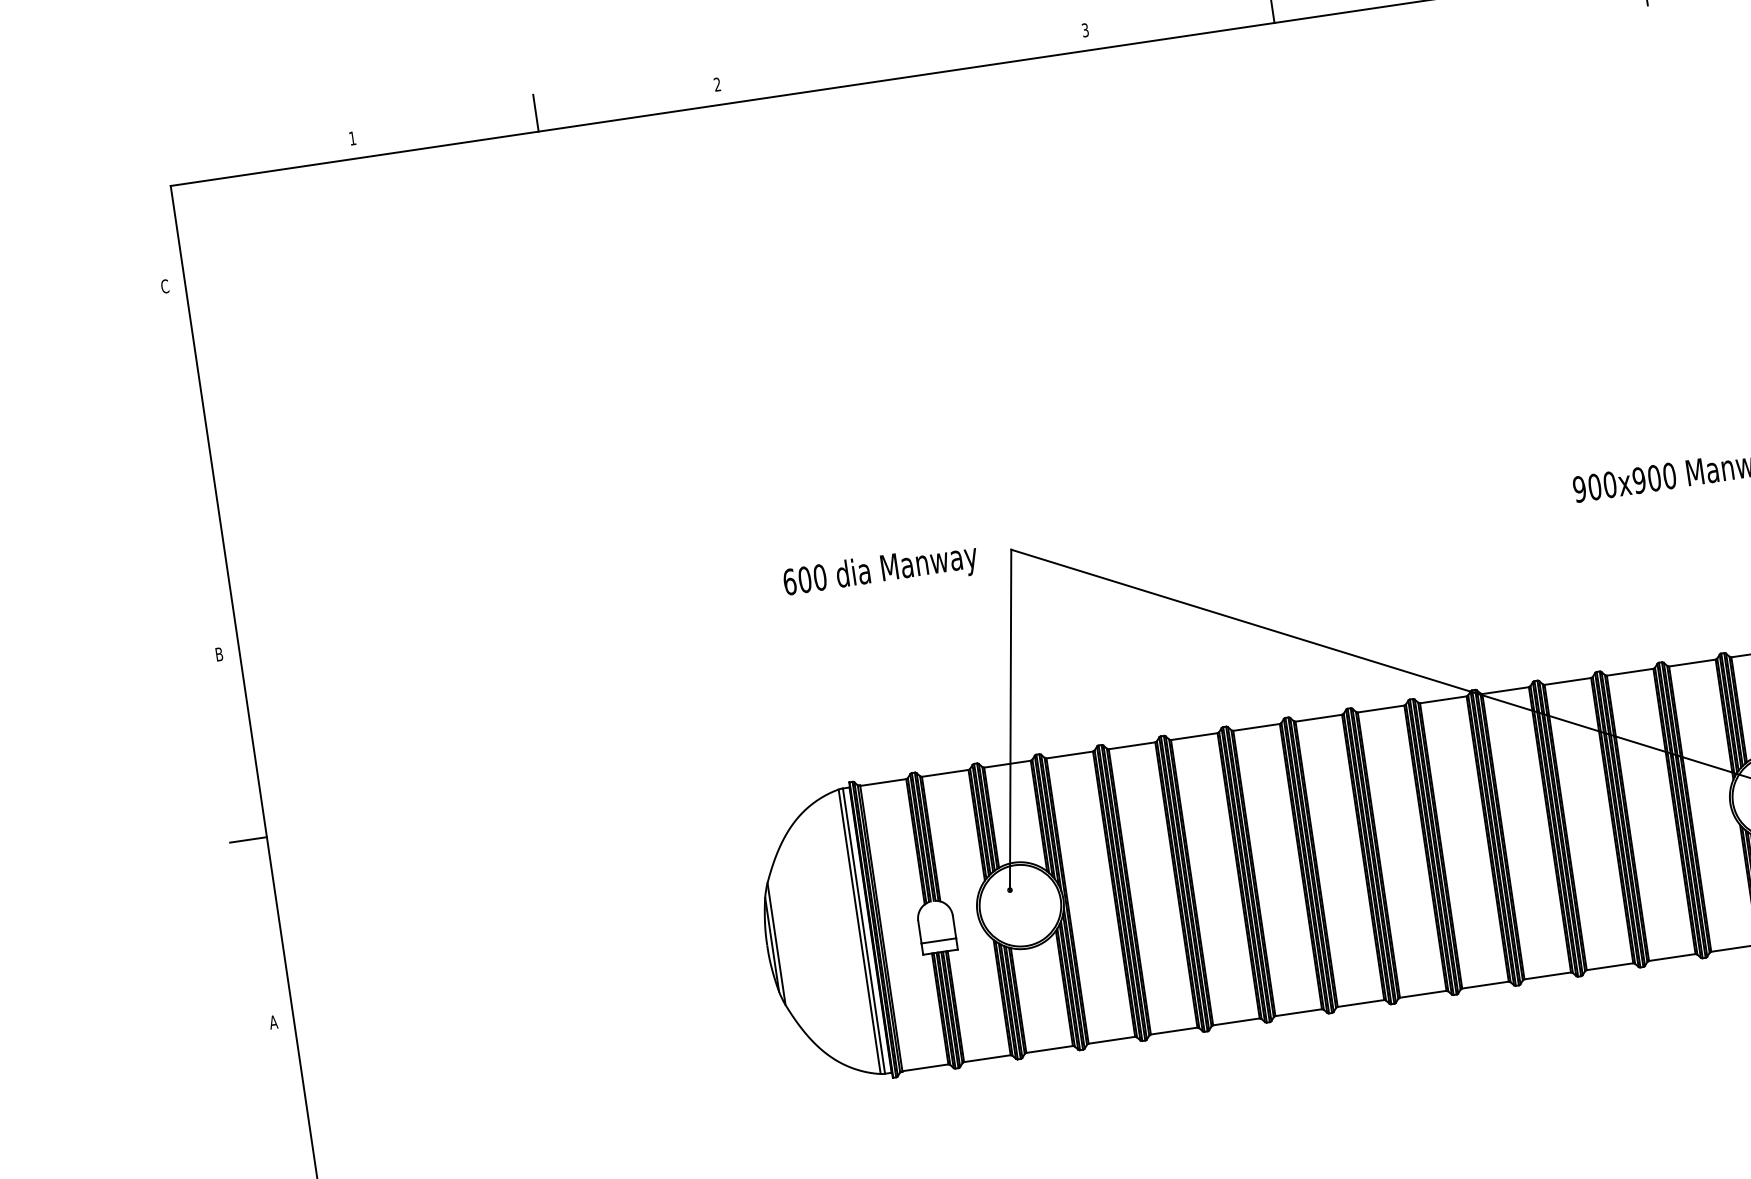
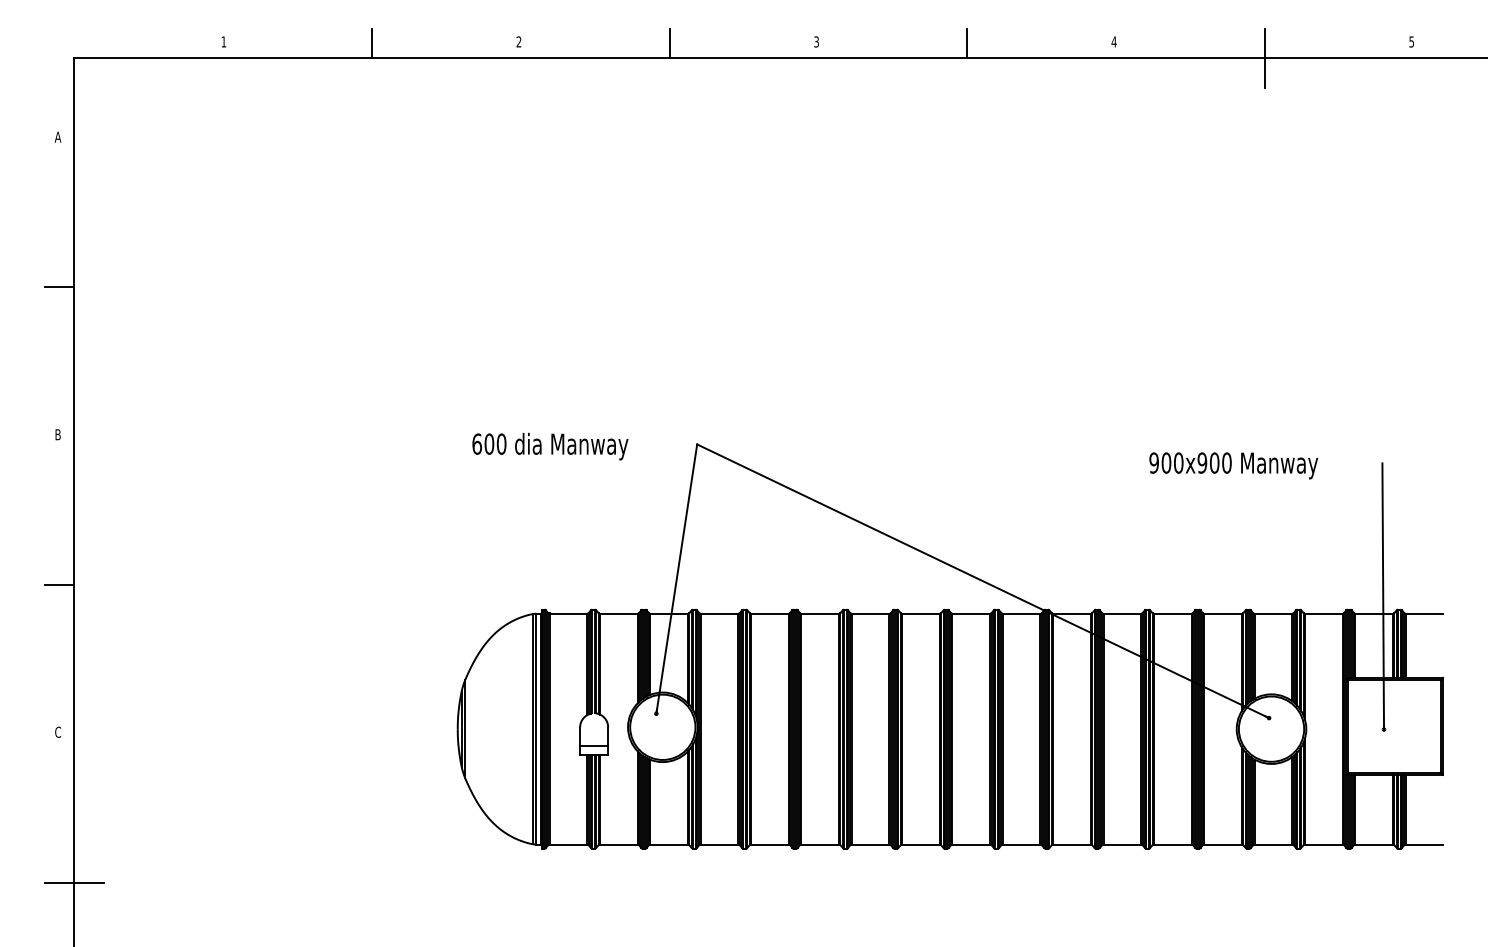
line: (903, 59) -> (669, 43), added
text: (164, 285) -> (57, 136), C -> A
line: (194, 472) -> (59, 287), added
text: (880, 571) -> (550, 446), moved
text: (272, 1021) -> (57, 731), A -> C

